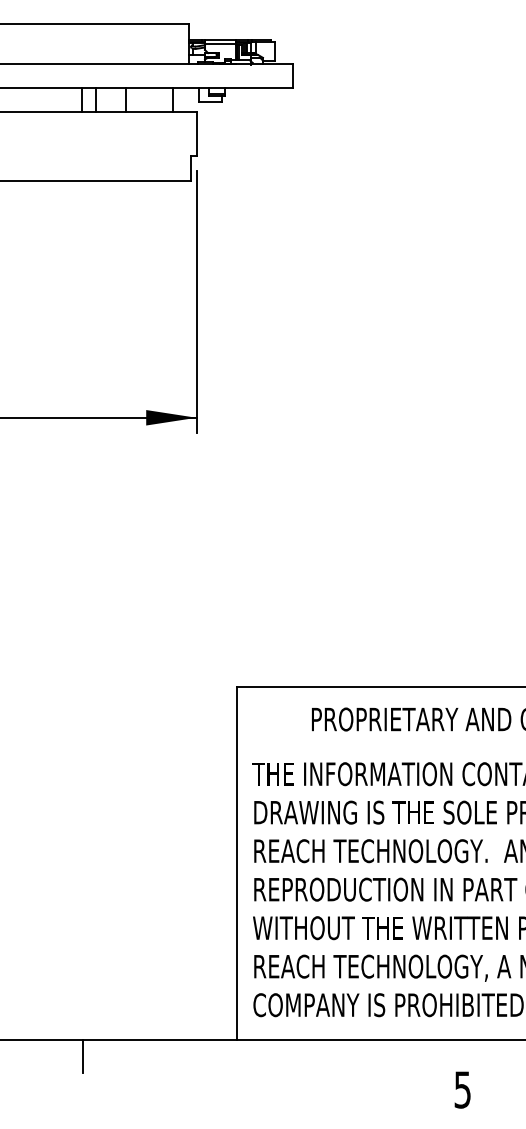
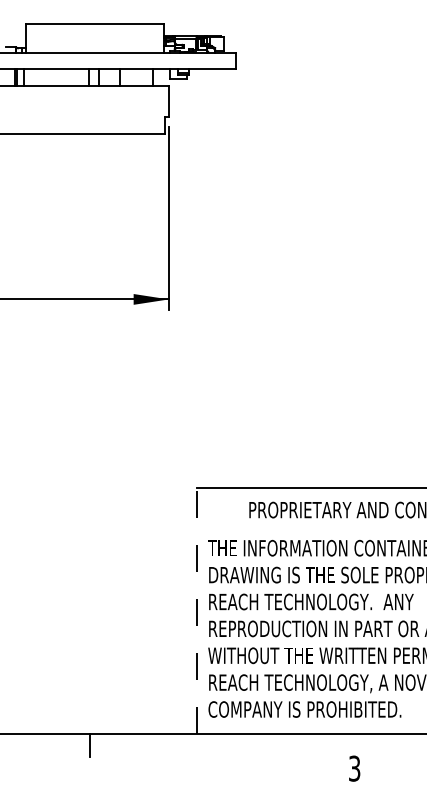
line: (237, 863) -> (197, 610), solid -> dashed
text: (462, 1088) -> (354, 767), 5 -> 3

